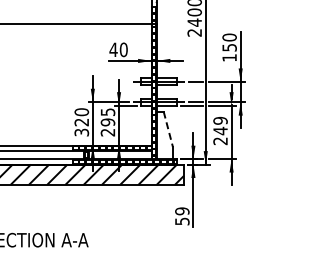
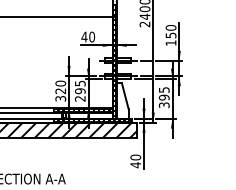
line: (168, 129) -> (125, 96), dashed -> solid
text: (220, 130) -> (164, 97), 249 -> 395
text: (182, 216) -> (135, 161), 59 -> 40

